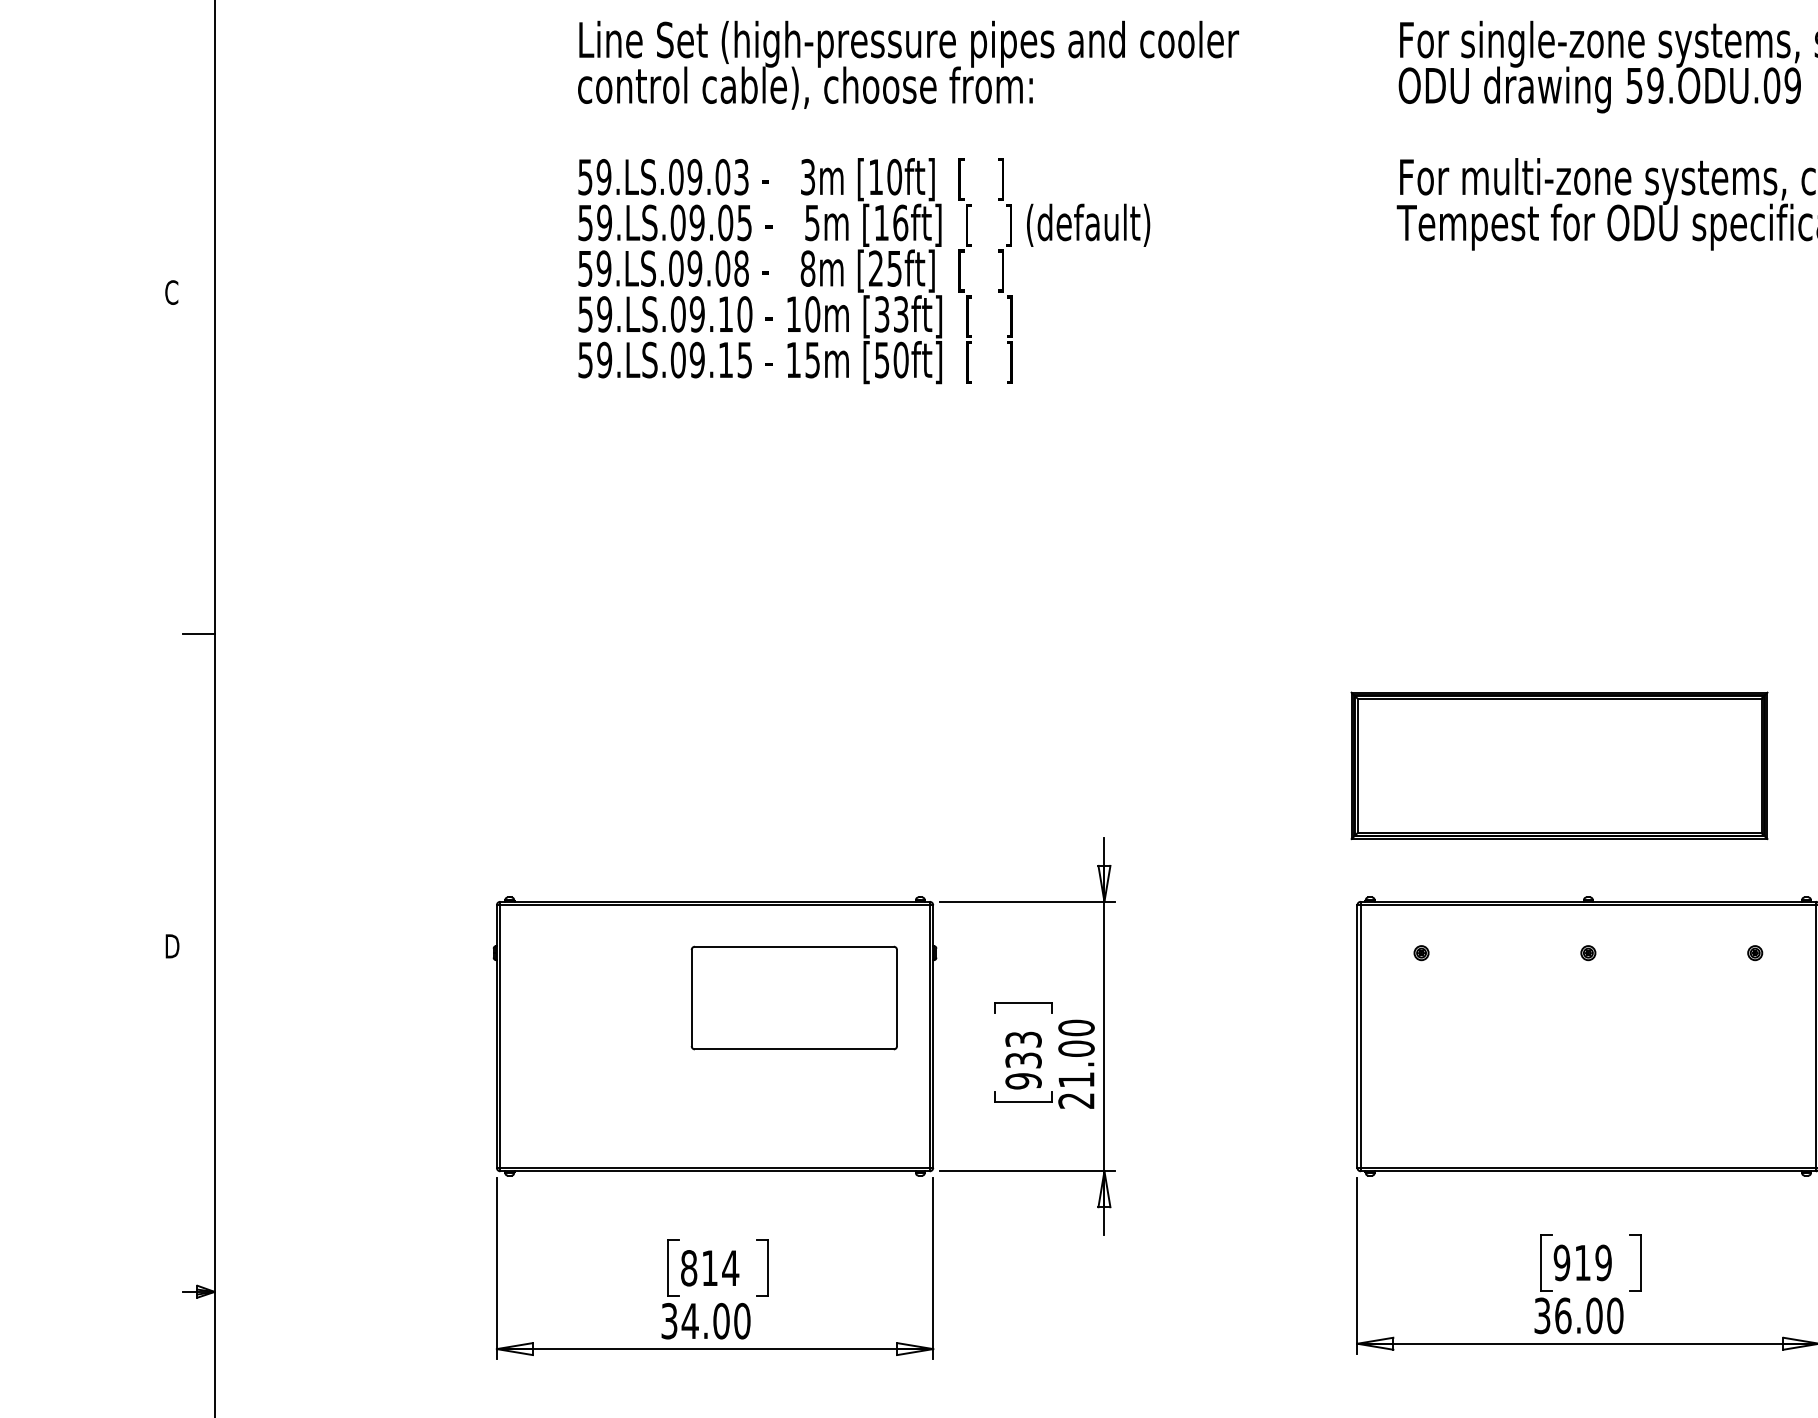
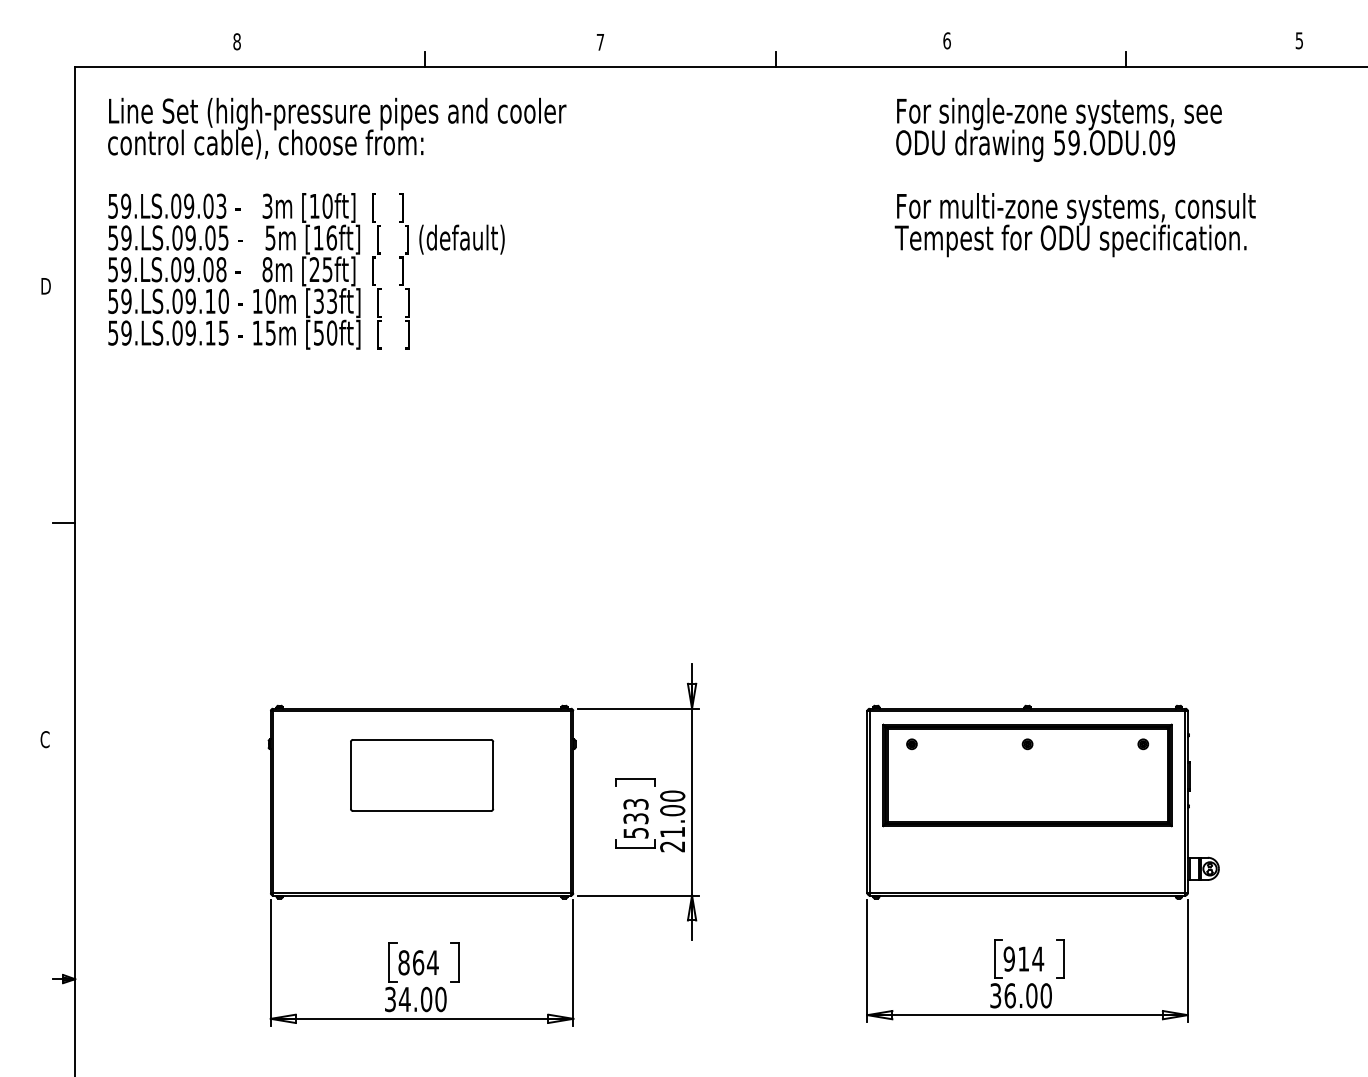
text: (908, 202) -> (337, 223), moved
text: (171, 291) -> (45, 285), C -> D
part: (1559, 765) -> (1027, 775), moved
text: (171, 946) -> (45, 739), D -> C
part: (794, 998) -> (422, 775), moved
text: (1022, 1080) -> (635, 832), 933 -> 533
text: (1604, 1262) -> (1038, 958), 919 -> 914
text: (709, 1267) -> (418, 962), 814 -> 864

